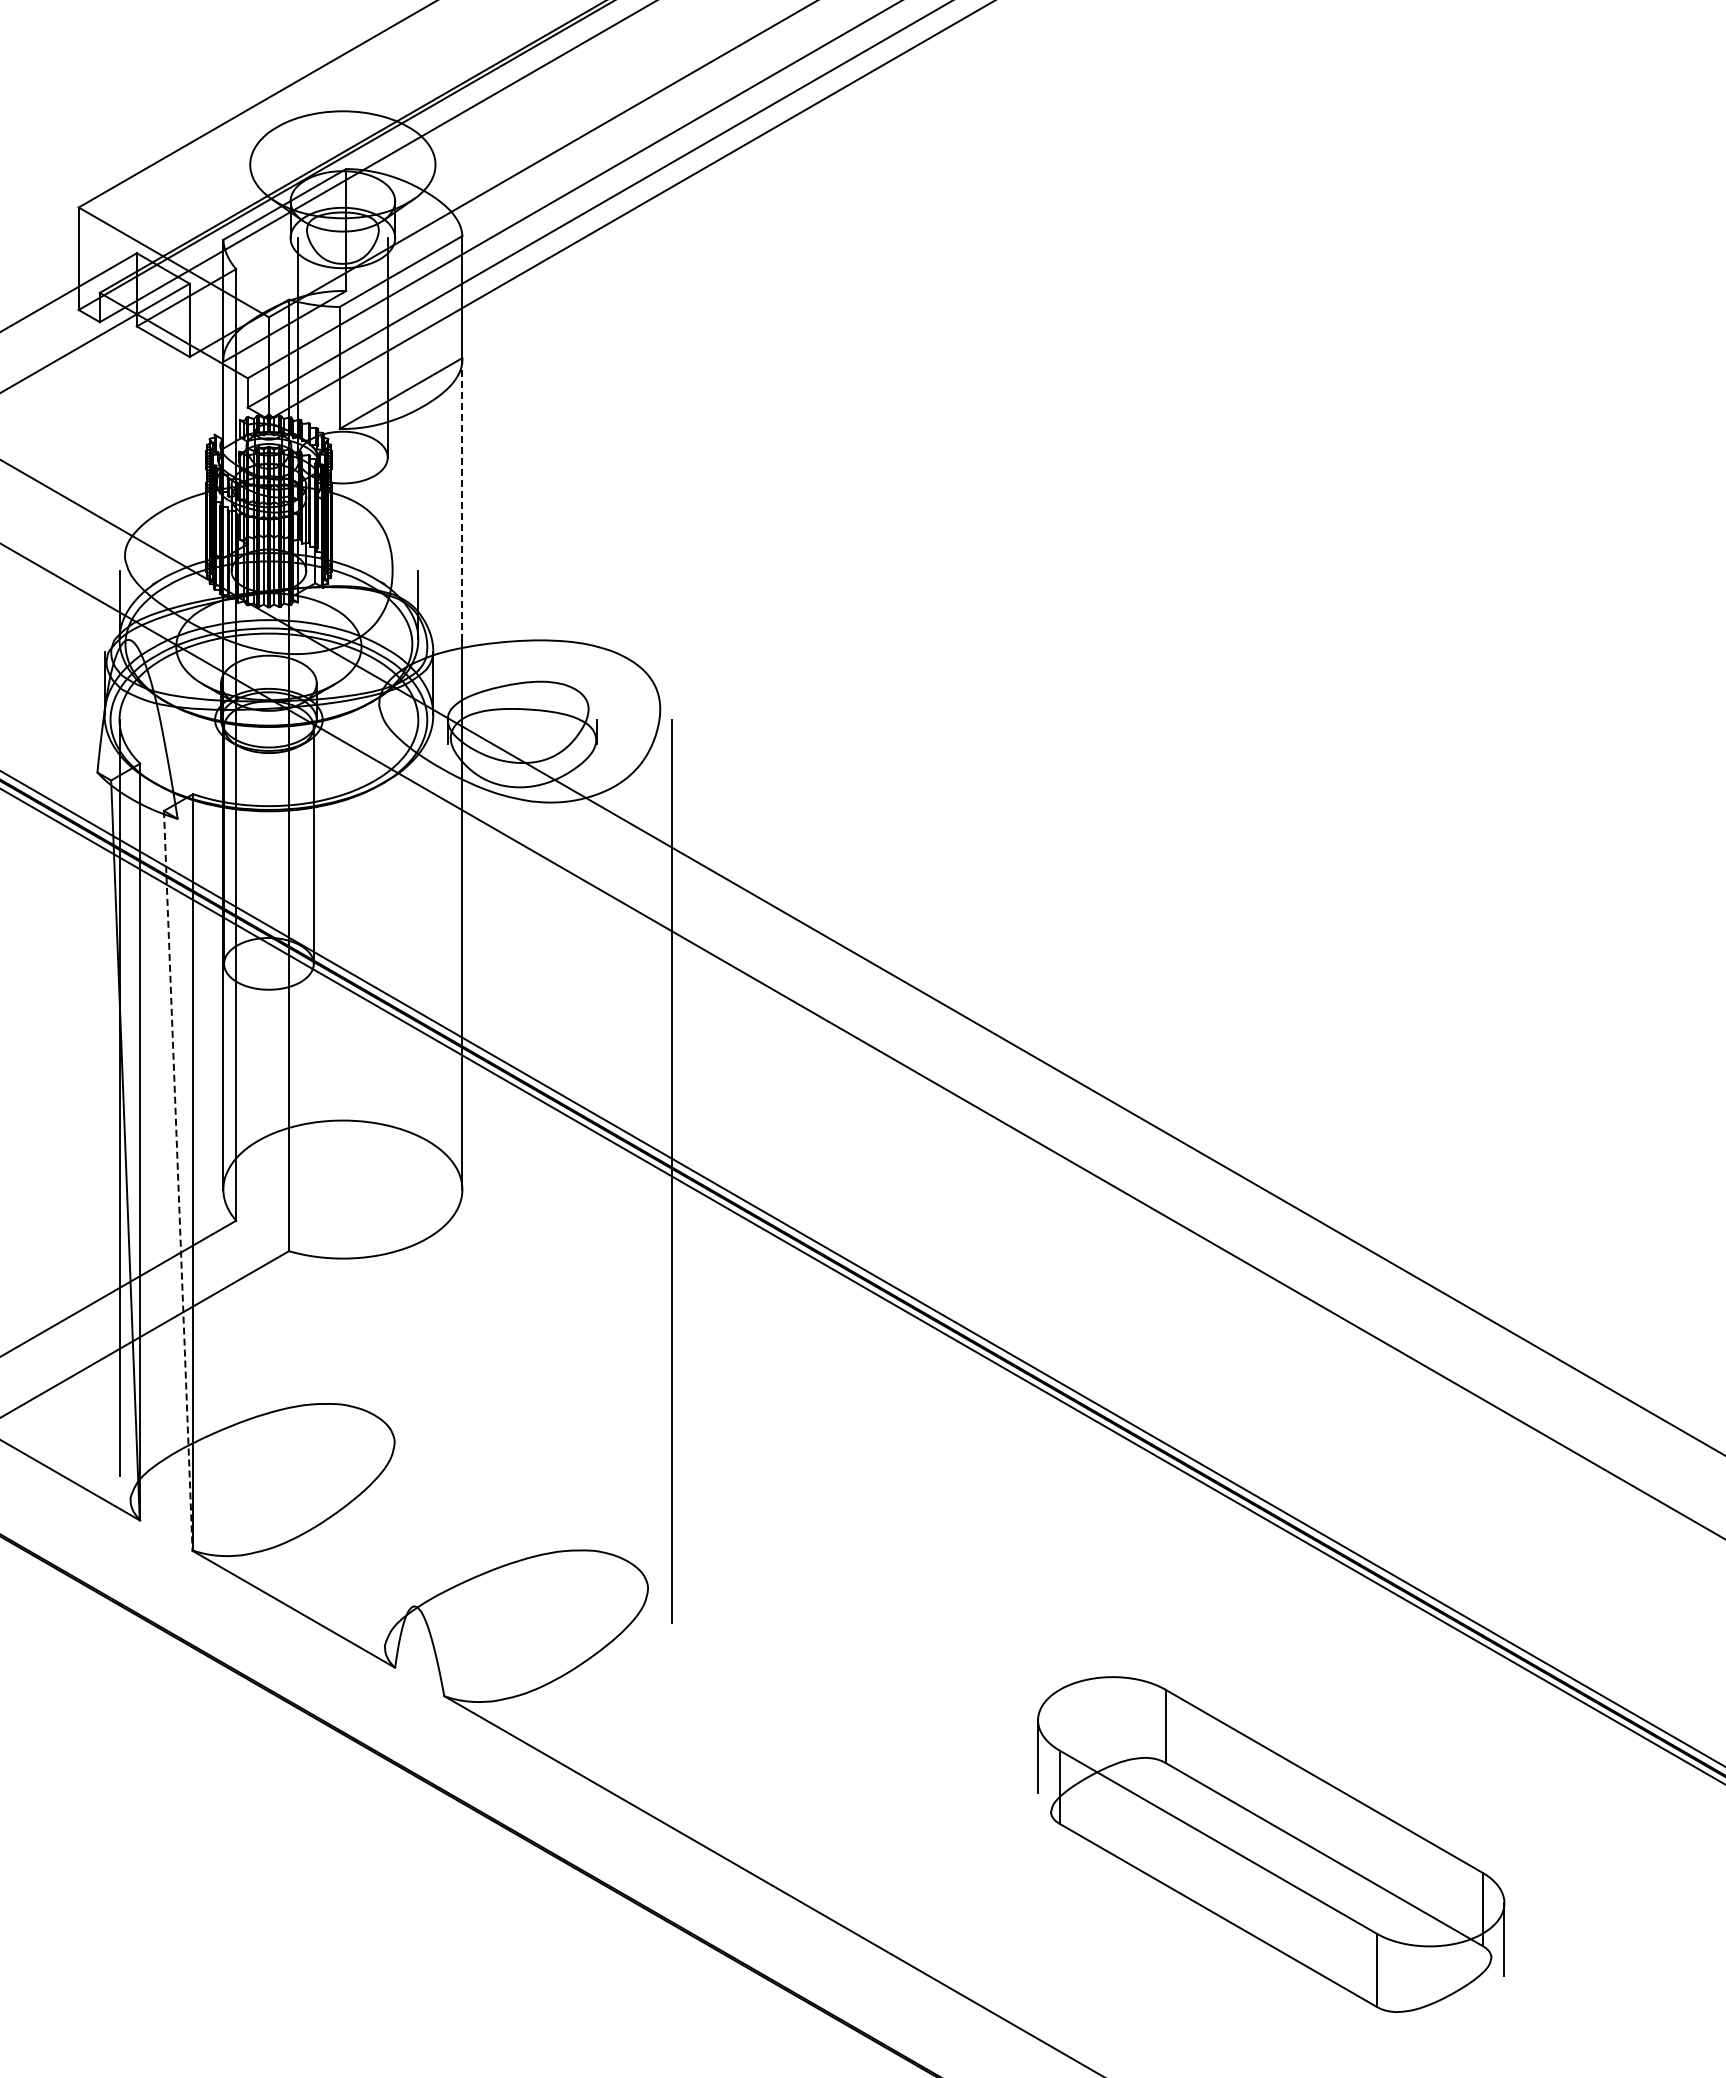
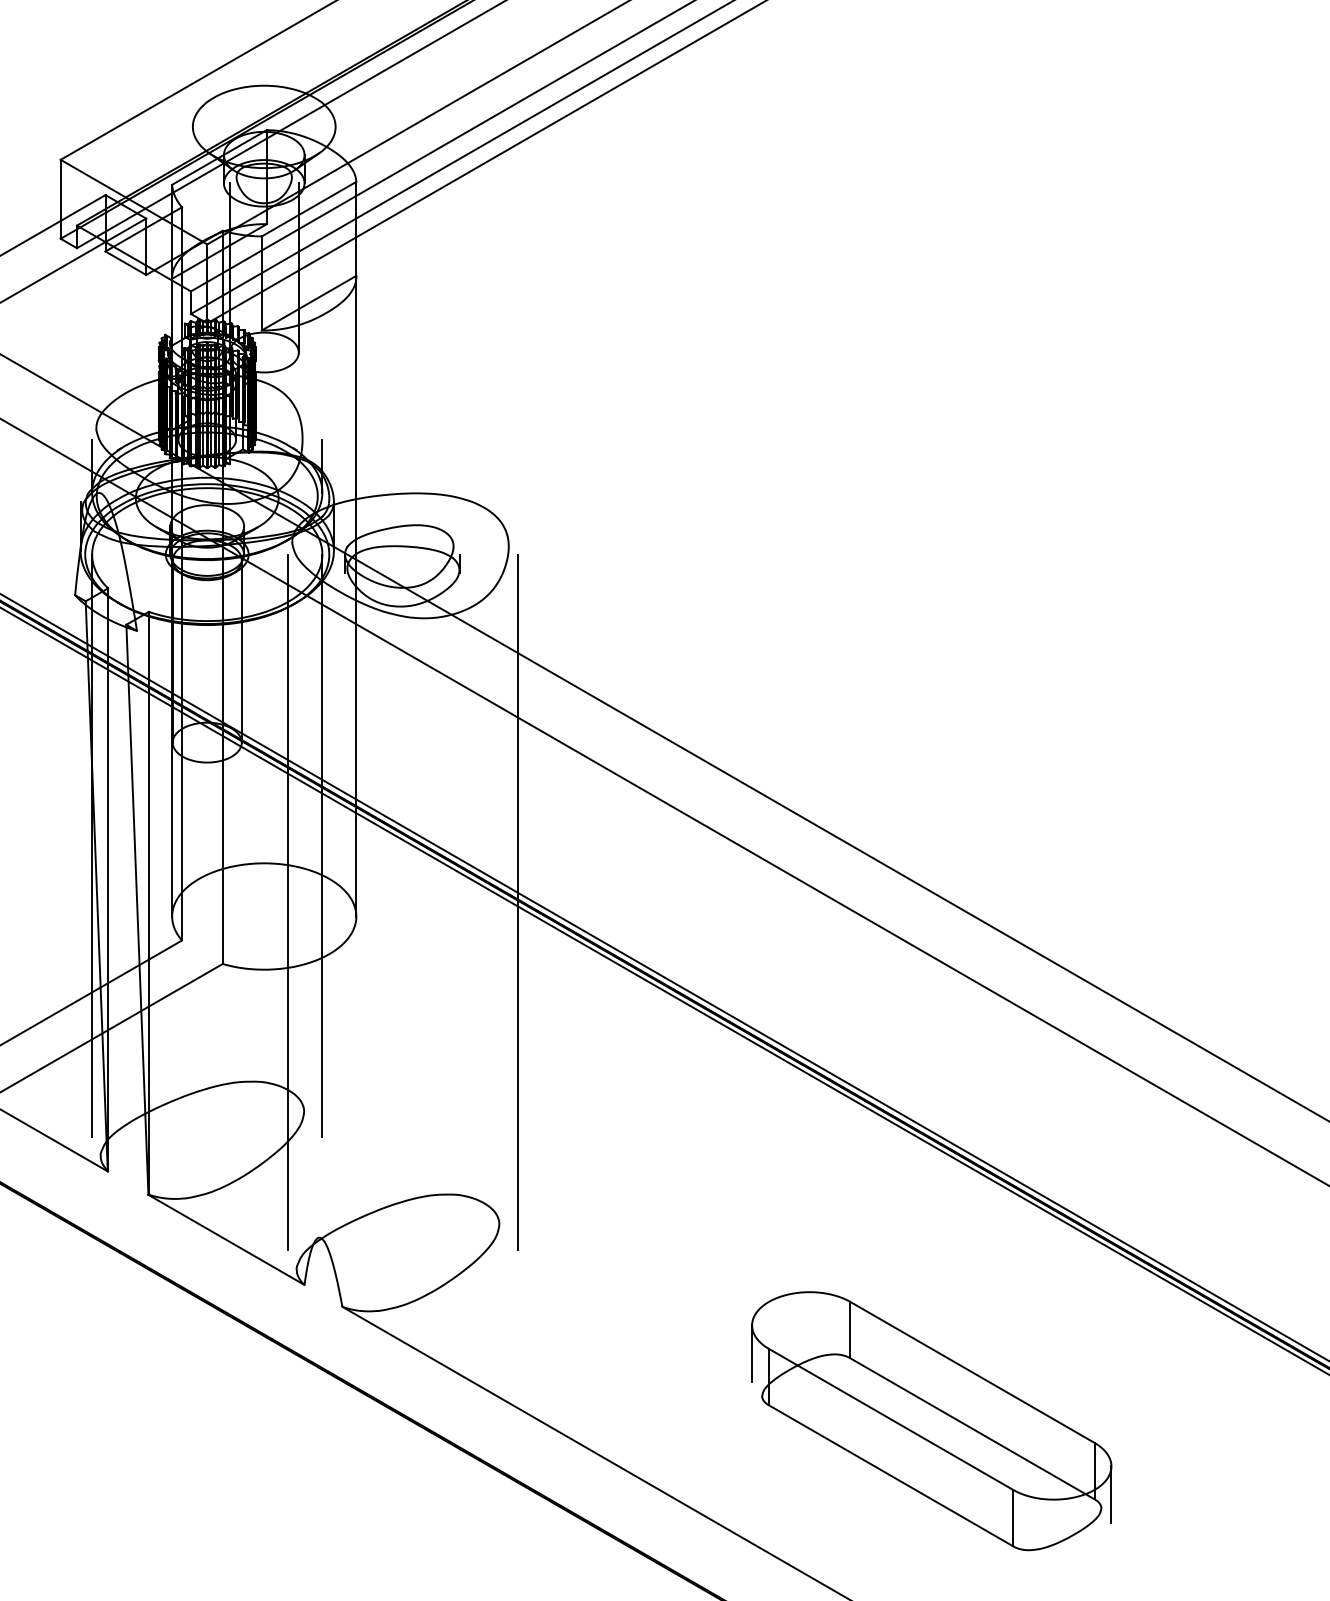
line: (462, 499) -> (356, 384), dashed -> solid
line: (418, 1097) -> (322, 845), added
line: (373, 1170) -> (287, 901), added
line: (178, 1181) -> (137, 910), dashed -> solid
part: (1271, 1844) -> (931, 1421), moved

